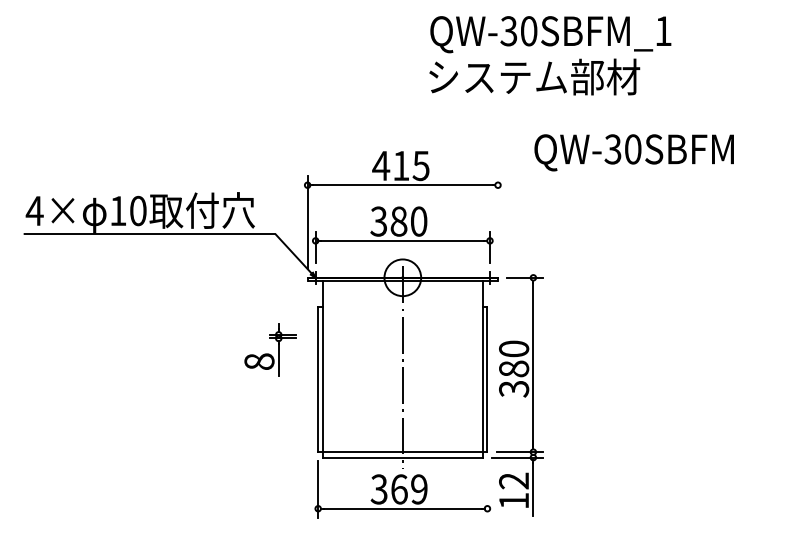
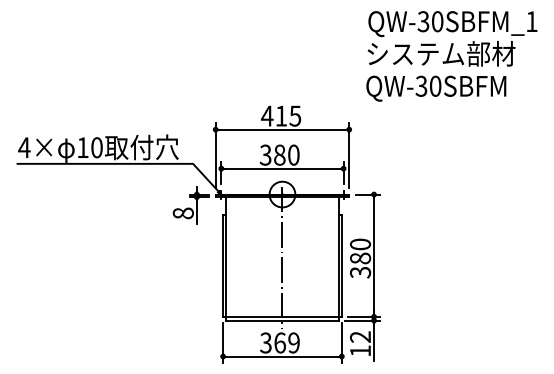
text: (550, 55) -> (452, 38), moved
text: (633, 152) -> (435, 88), moved
line: (498, 222) -> (349, 155), added
part: (270, 349) -> (191, 204), moved
line: (487, 489) -> (341, 343), added

